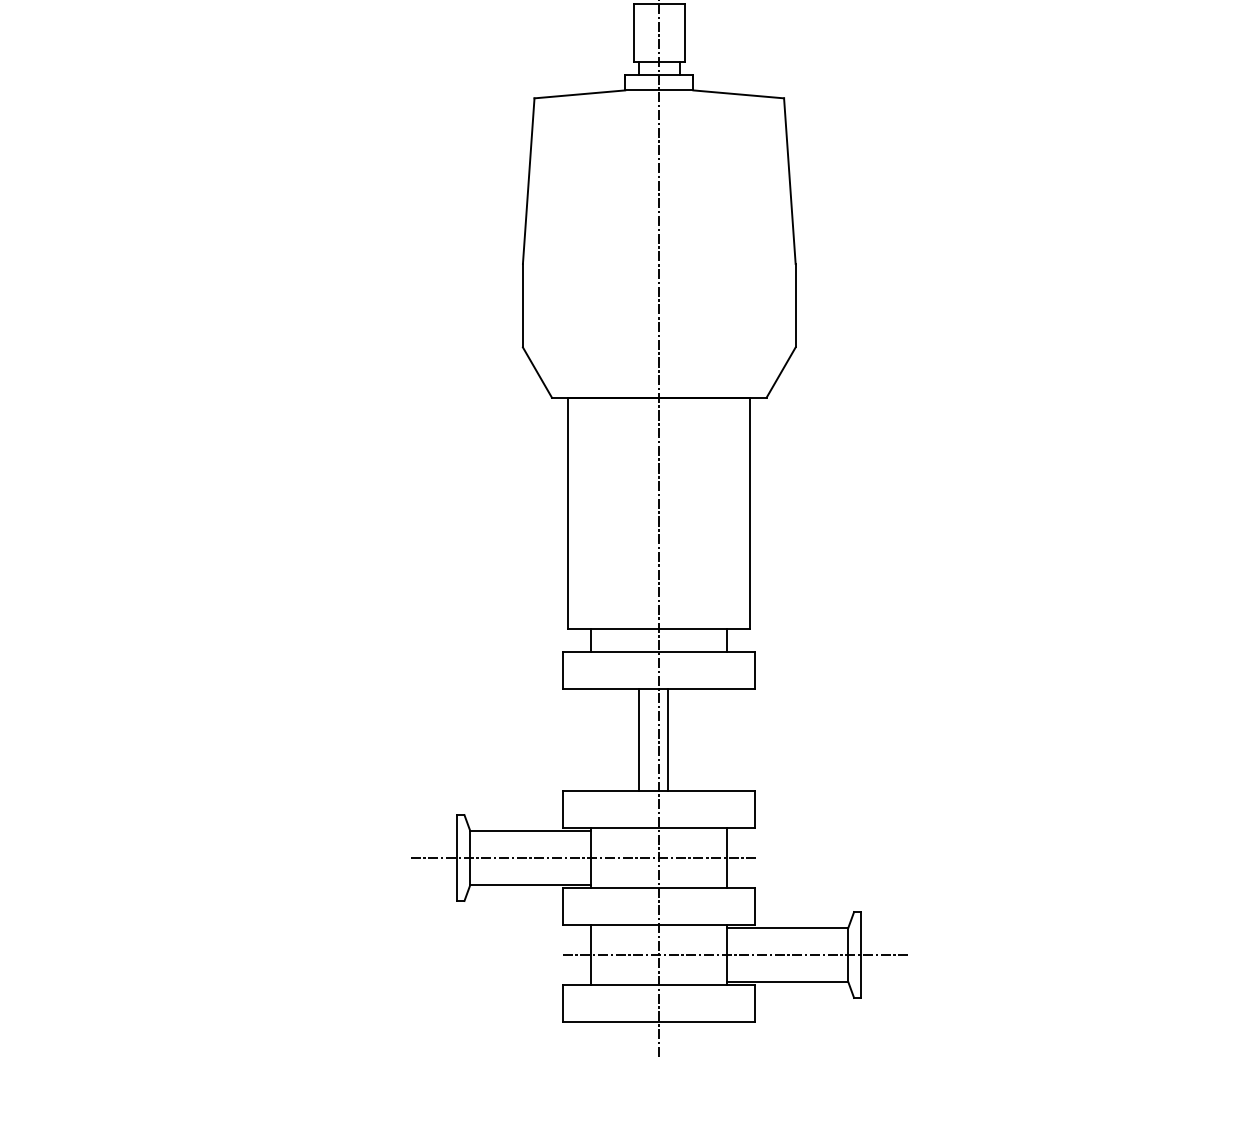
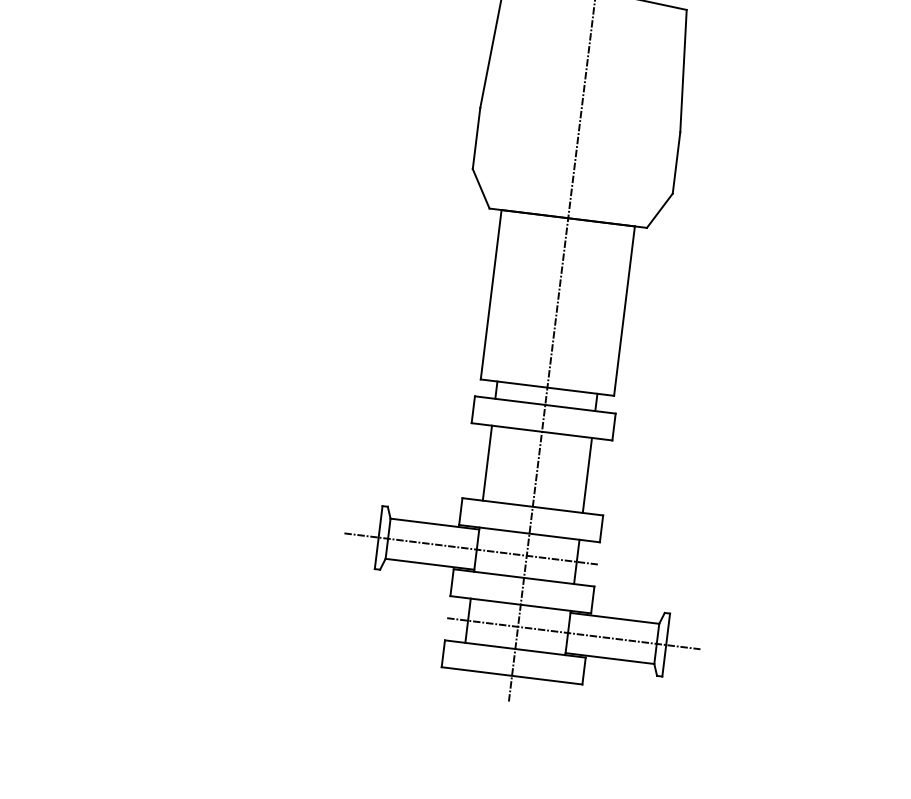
line: (639, 740) -> (487, 463), moved
line: (668, 740) -> (587, 475), moved

